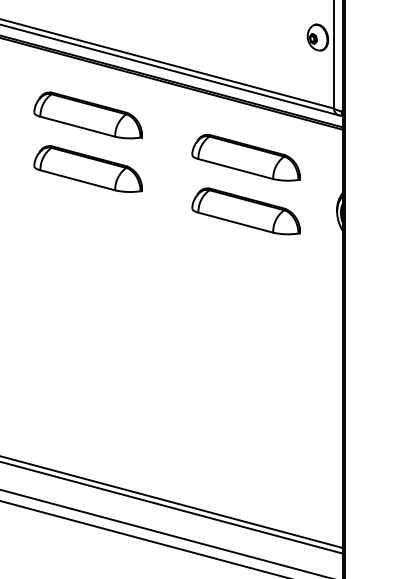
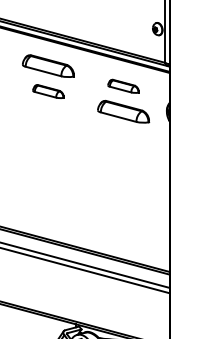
part: (245, 158) -> (123, 86), size x0.6
part: (88, 168) -> (48, 91), size x0.6

